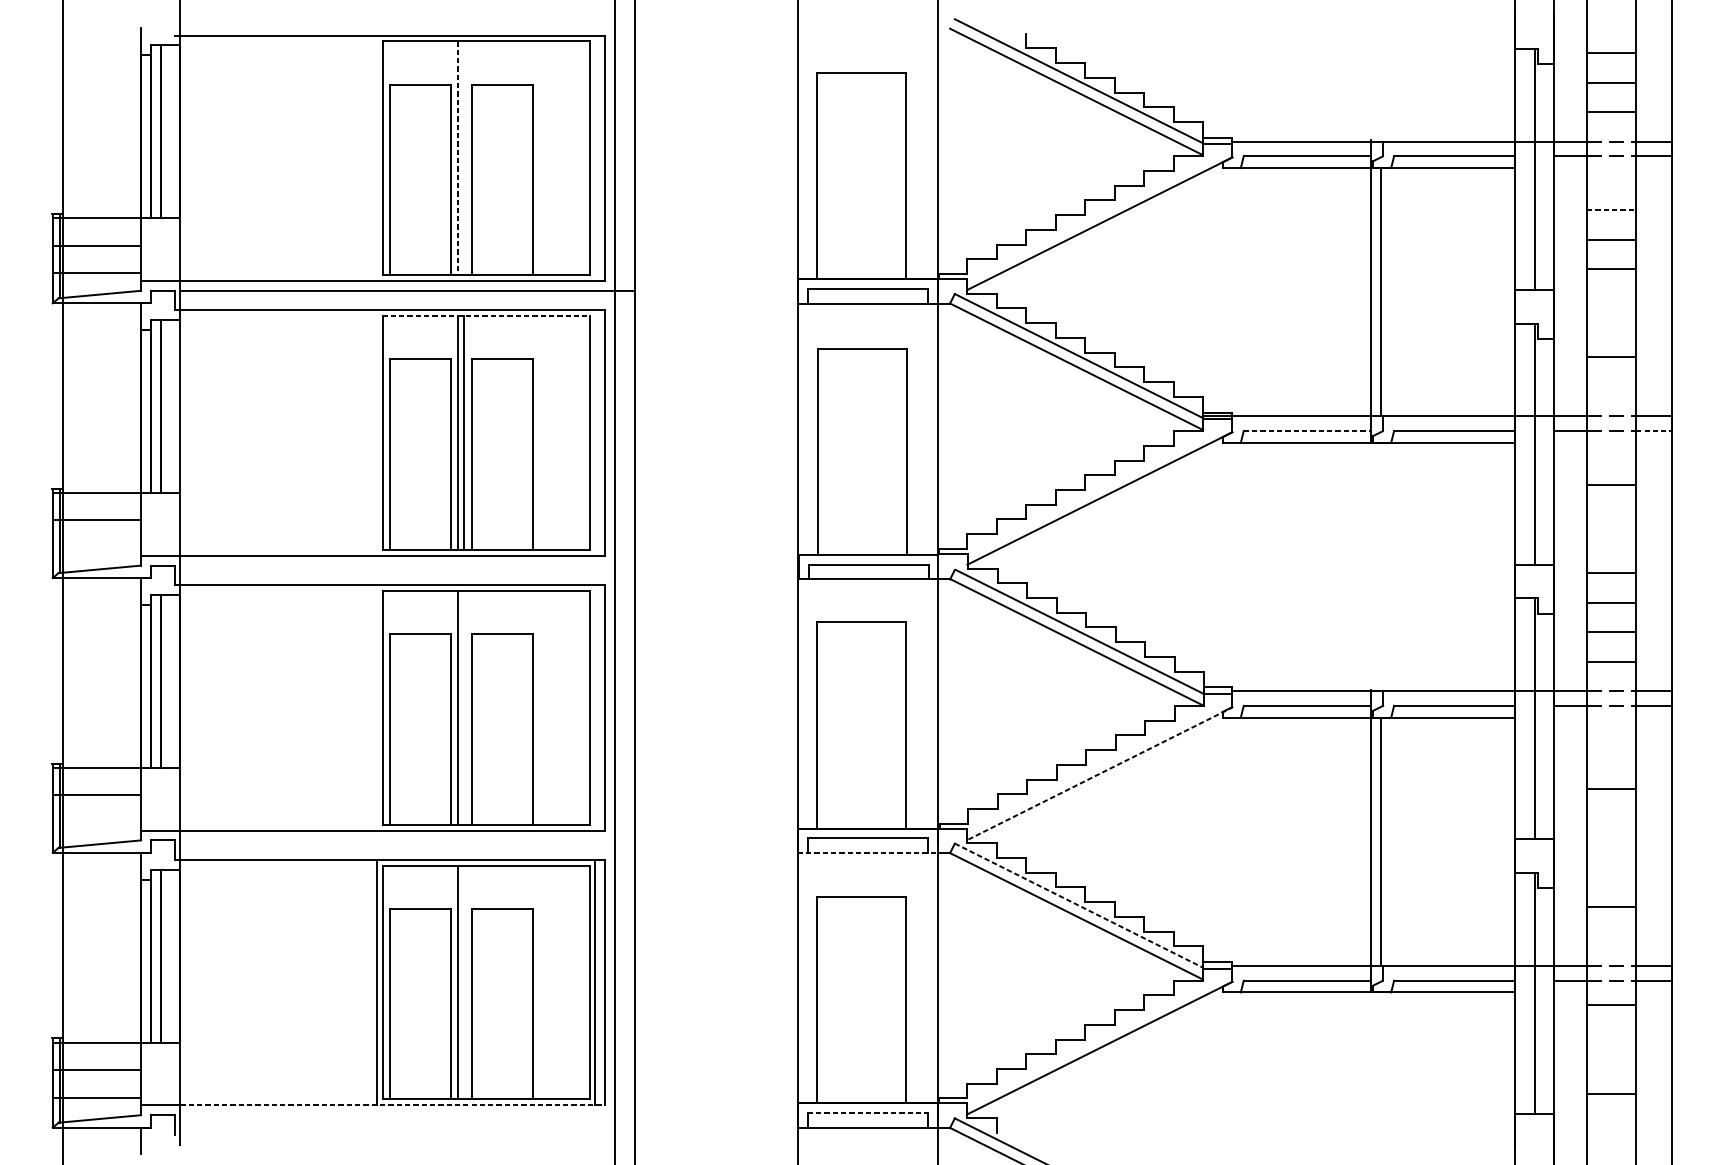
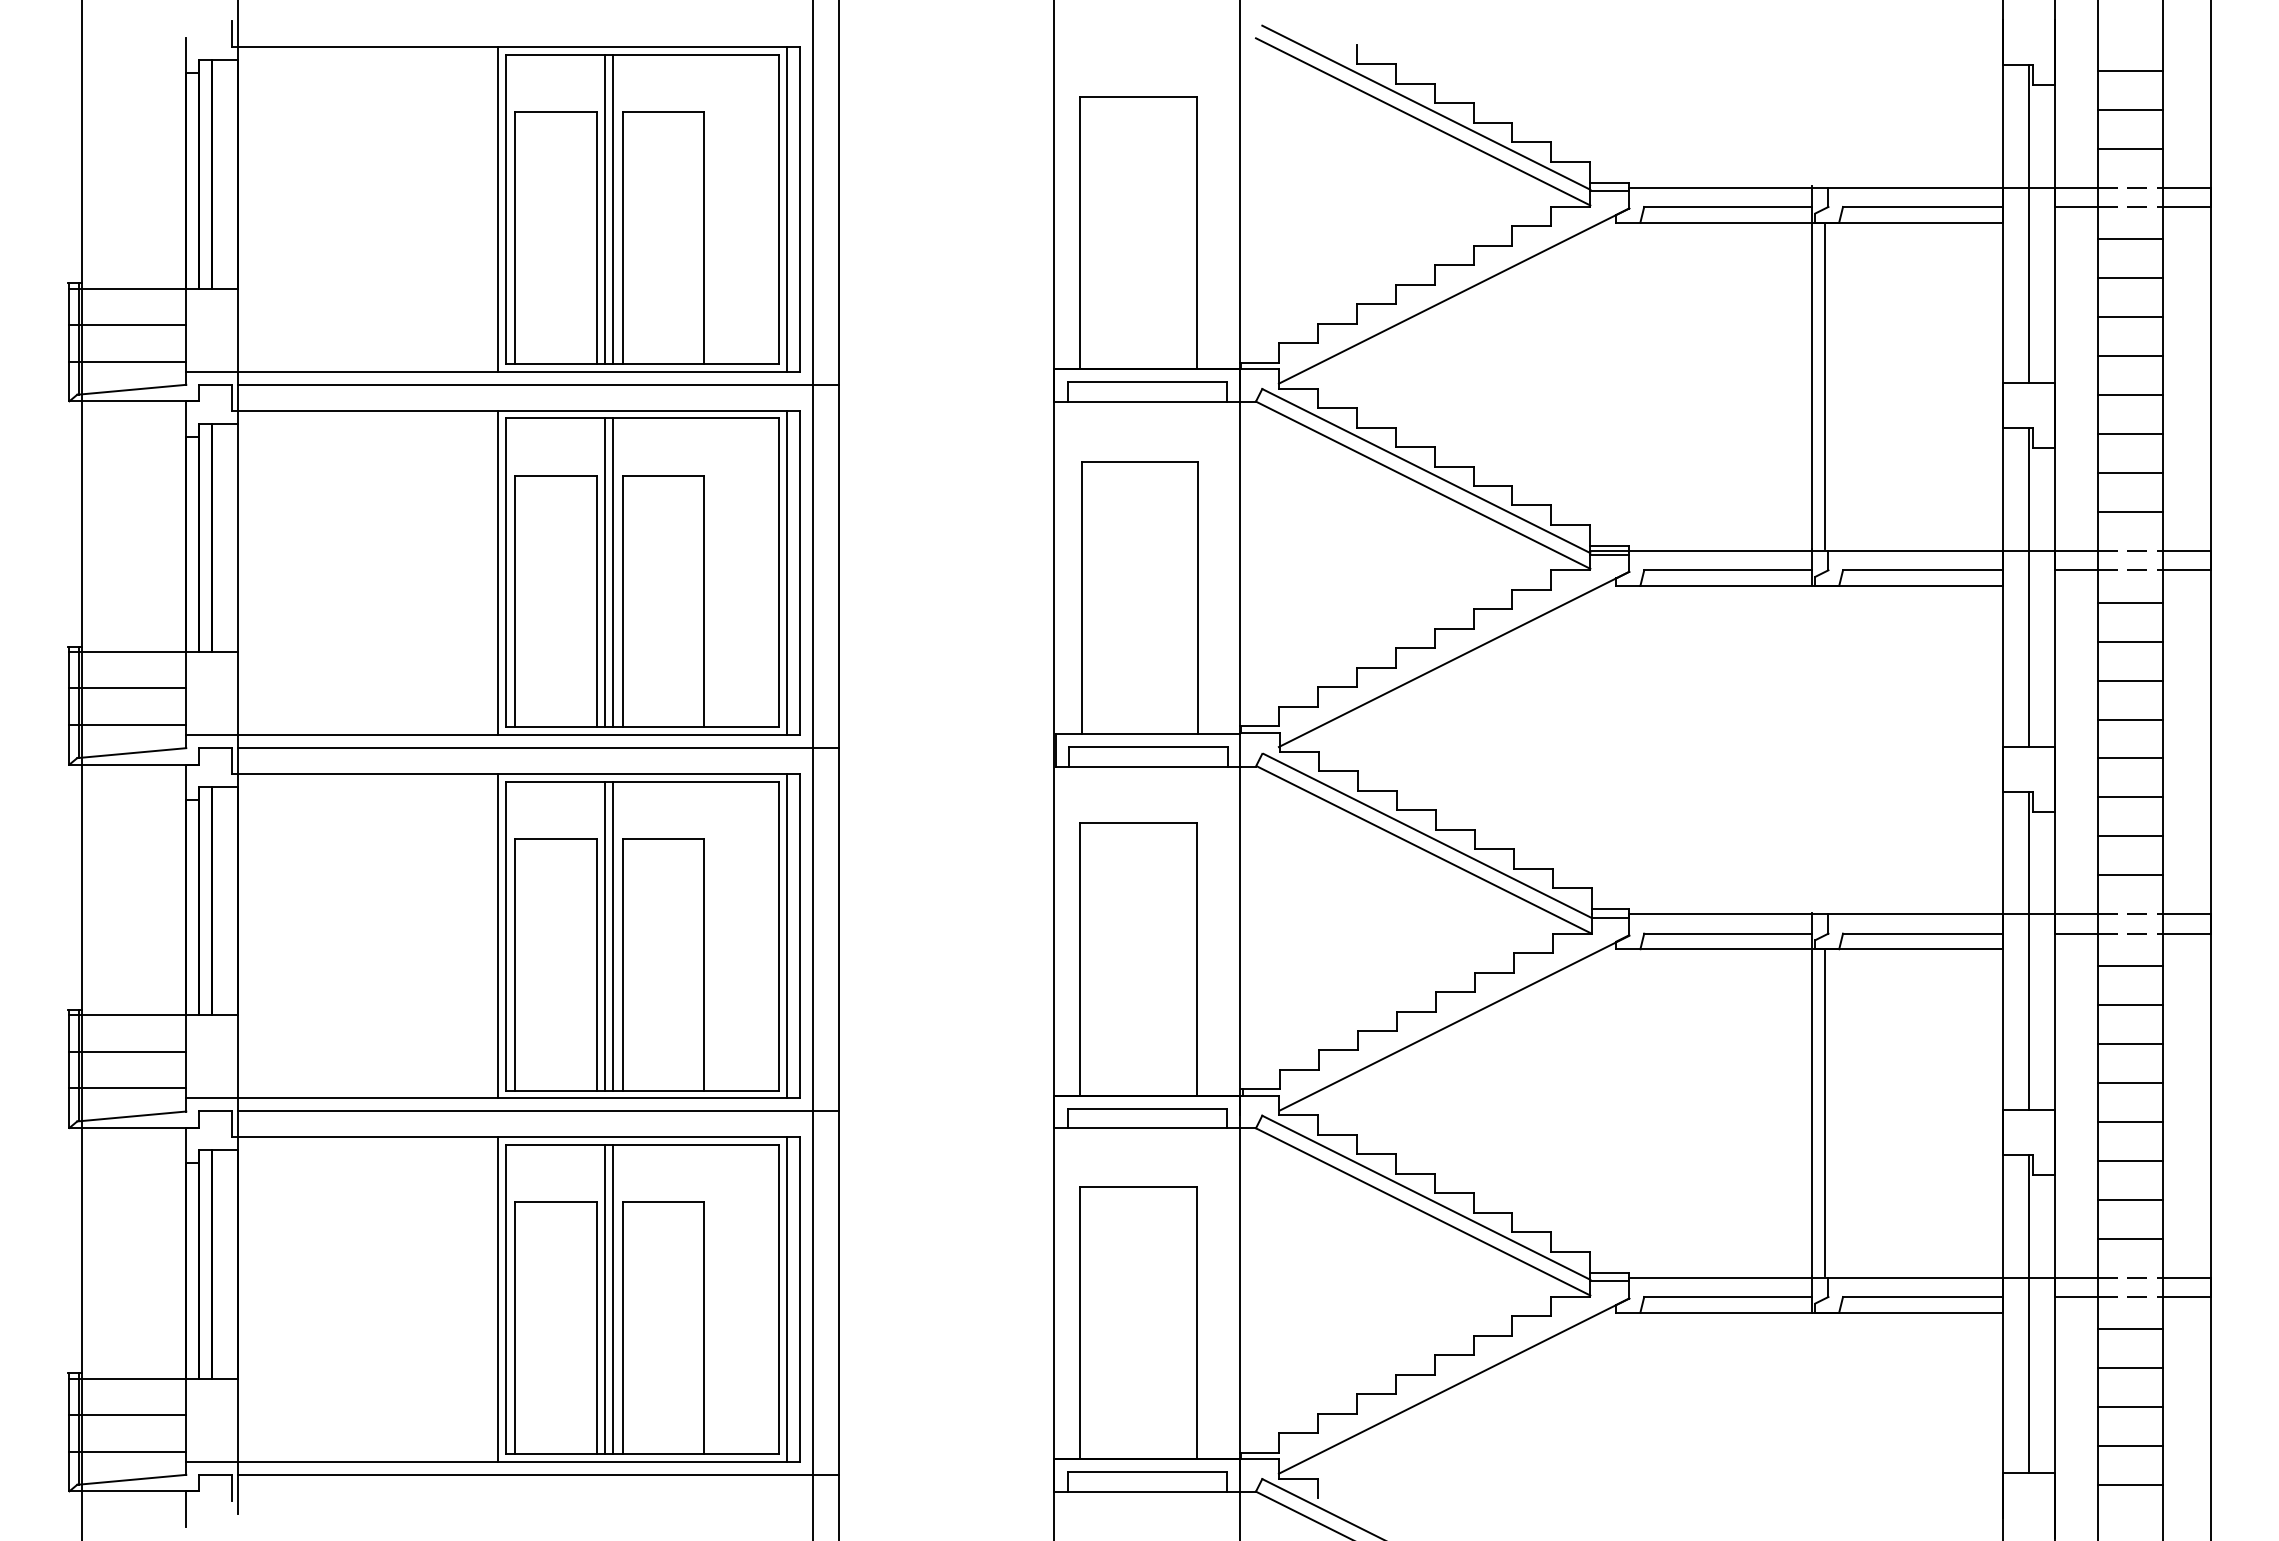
line: (175, 25) -> (231, 34), added
line: (376, 158) -> (497, 209), added
line: (458, 158) -> (605, 210), dashed -> solid
line: (464, 158) -> (613, 209), added
line: (595, 158) -> (787, 209), added
line: (1611, 180) -> (2130, 239), added
line: (1612, 210) -> (2131, 278), dashed -> solid
line: (1611, 298) -> (2130, 395), added
line: (486, 316) -> (642, 418), dashed -> solid
line: (1611, 328) -> (2130, 434), added
line: (1611, 386) -> (2130, 511), added
line: (1307, 431) -> (1728, 570), dashed -> solid
line: (1653, 431) -> (2186, 570), dashed -> solid
line: (376, 432) -> (497, 572), added
line: (595, 432) -> (787, 572), added
line: (1611, 455) -> (2130, 602), added
line: (1611, 514) -> (2130, 680), added
line: (1611, 543) -> (2130, 719), added
line: (96, 547) -> (127, 724), added
line: (407, 565) -> (538, 748), added
line: (464, 707) -> (613, 935), added
line: (376, 708) -> (497, 936), added
line: (595, 708) -> (787, 936), added
line: (1611, 730) -> (2130, 966), added
line: (1611, 760) -> (2130, 1005), added
line: (1100, 773) -> (1455, 1022), dashed -> solid
line: (1611, 818) -> (2130, 1082), added
line: (96, 823) -> (127, 1088), added
line: (407, 840) -> (538, 1111), added
line: (1611, 847) -> (2130, 1121), added
line: (868, 853) -> (1147, 1128), dashed -> solid
line: (1611, 877) -> (2130, 1160), added
line: (1079, 905) -> (1426, 1197), dashed -> solid
line: (1611, 936) -> (2130, 1238), added
line: (464, 982) -> (613, 1299), added
line: (1611, 1034) -> (2130, 1368), added
line: (1611, 1064) -> (2130, 1407), added
line: (393, 1105) -> (519, 1461), dashed -> solid
line: (868, 1113) -> (1147, 1472), dashed -> solid
line: (407, 1114) -> (538, 1474), added
line: (1611, 1123) -> (2130, 1485), added

